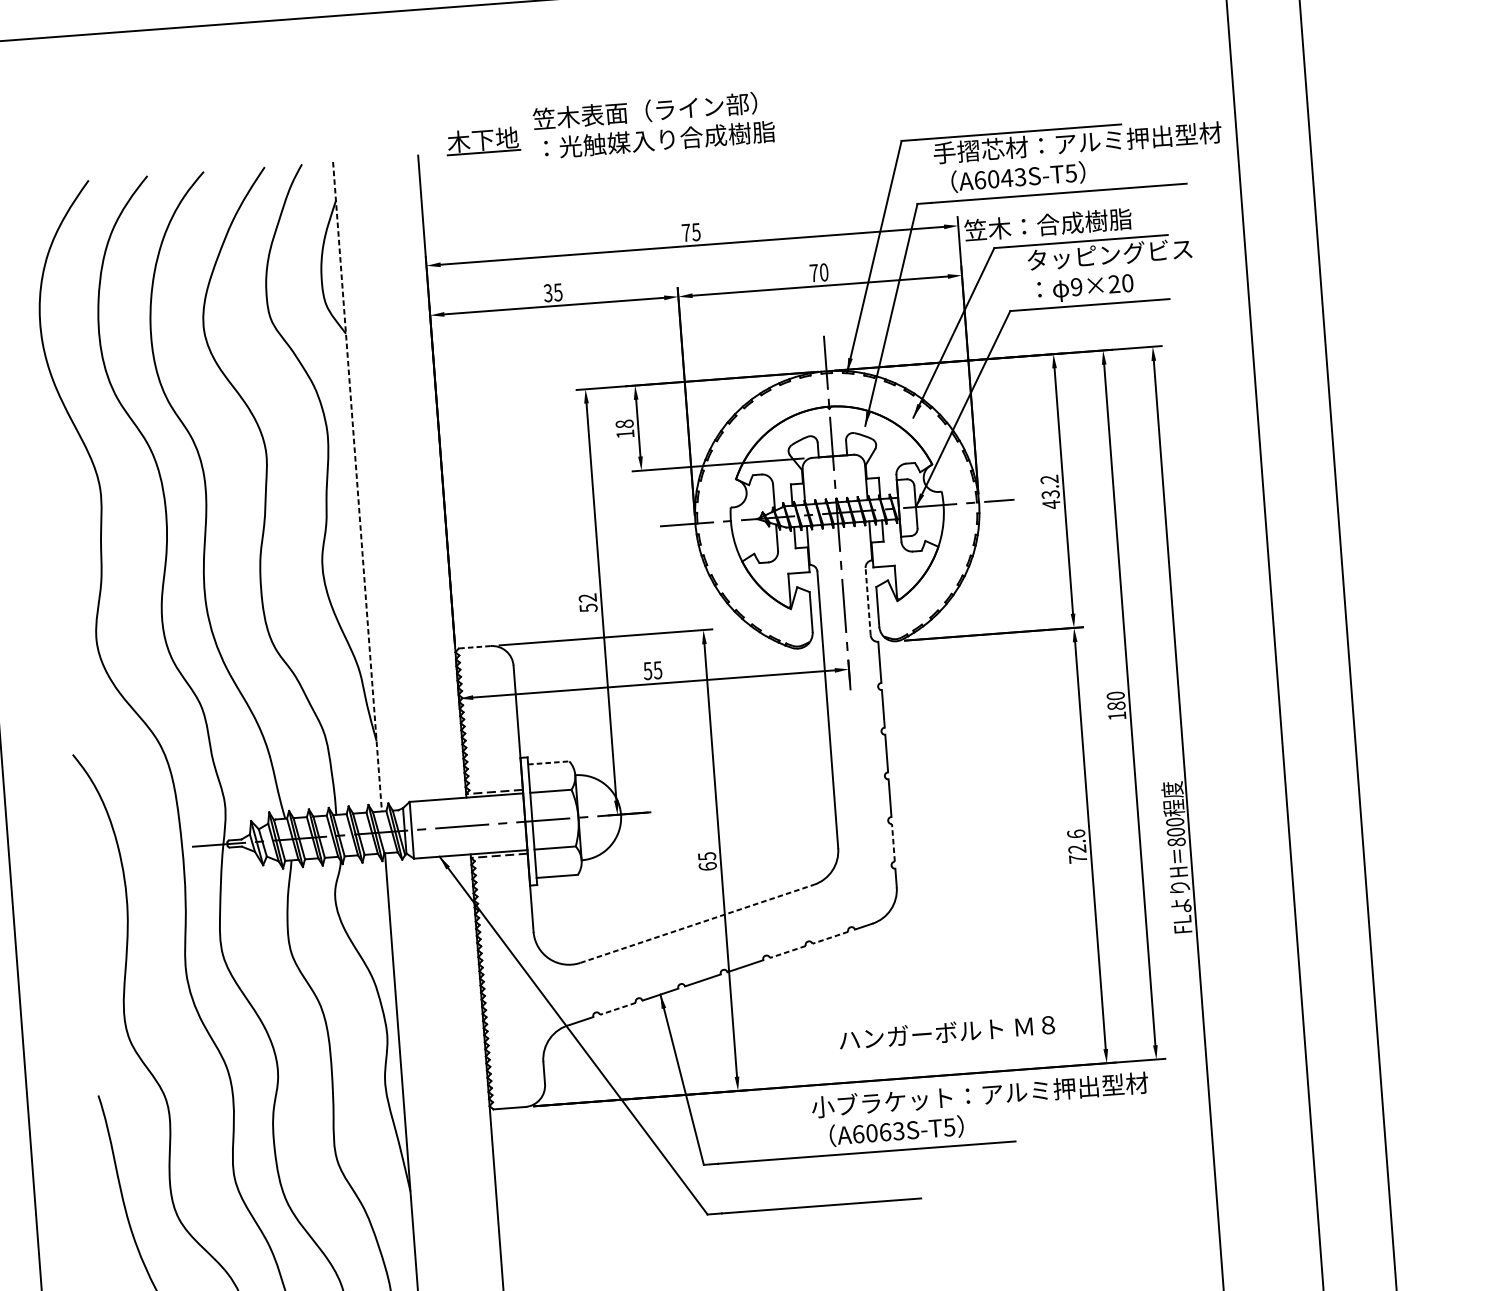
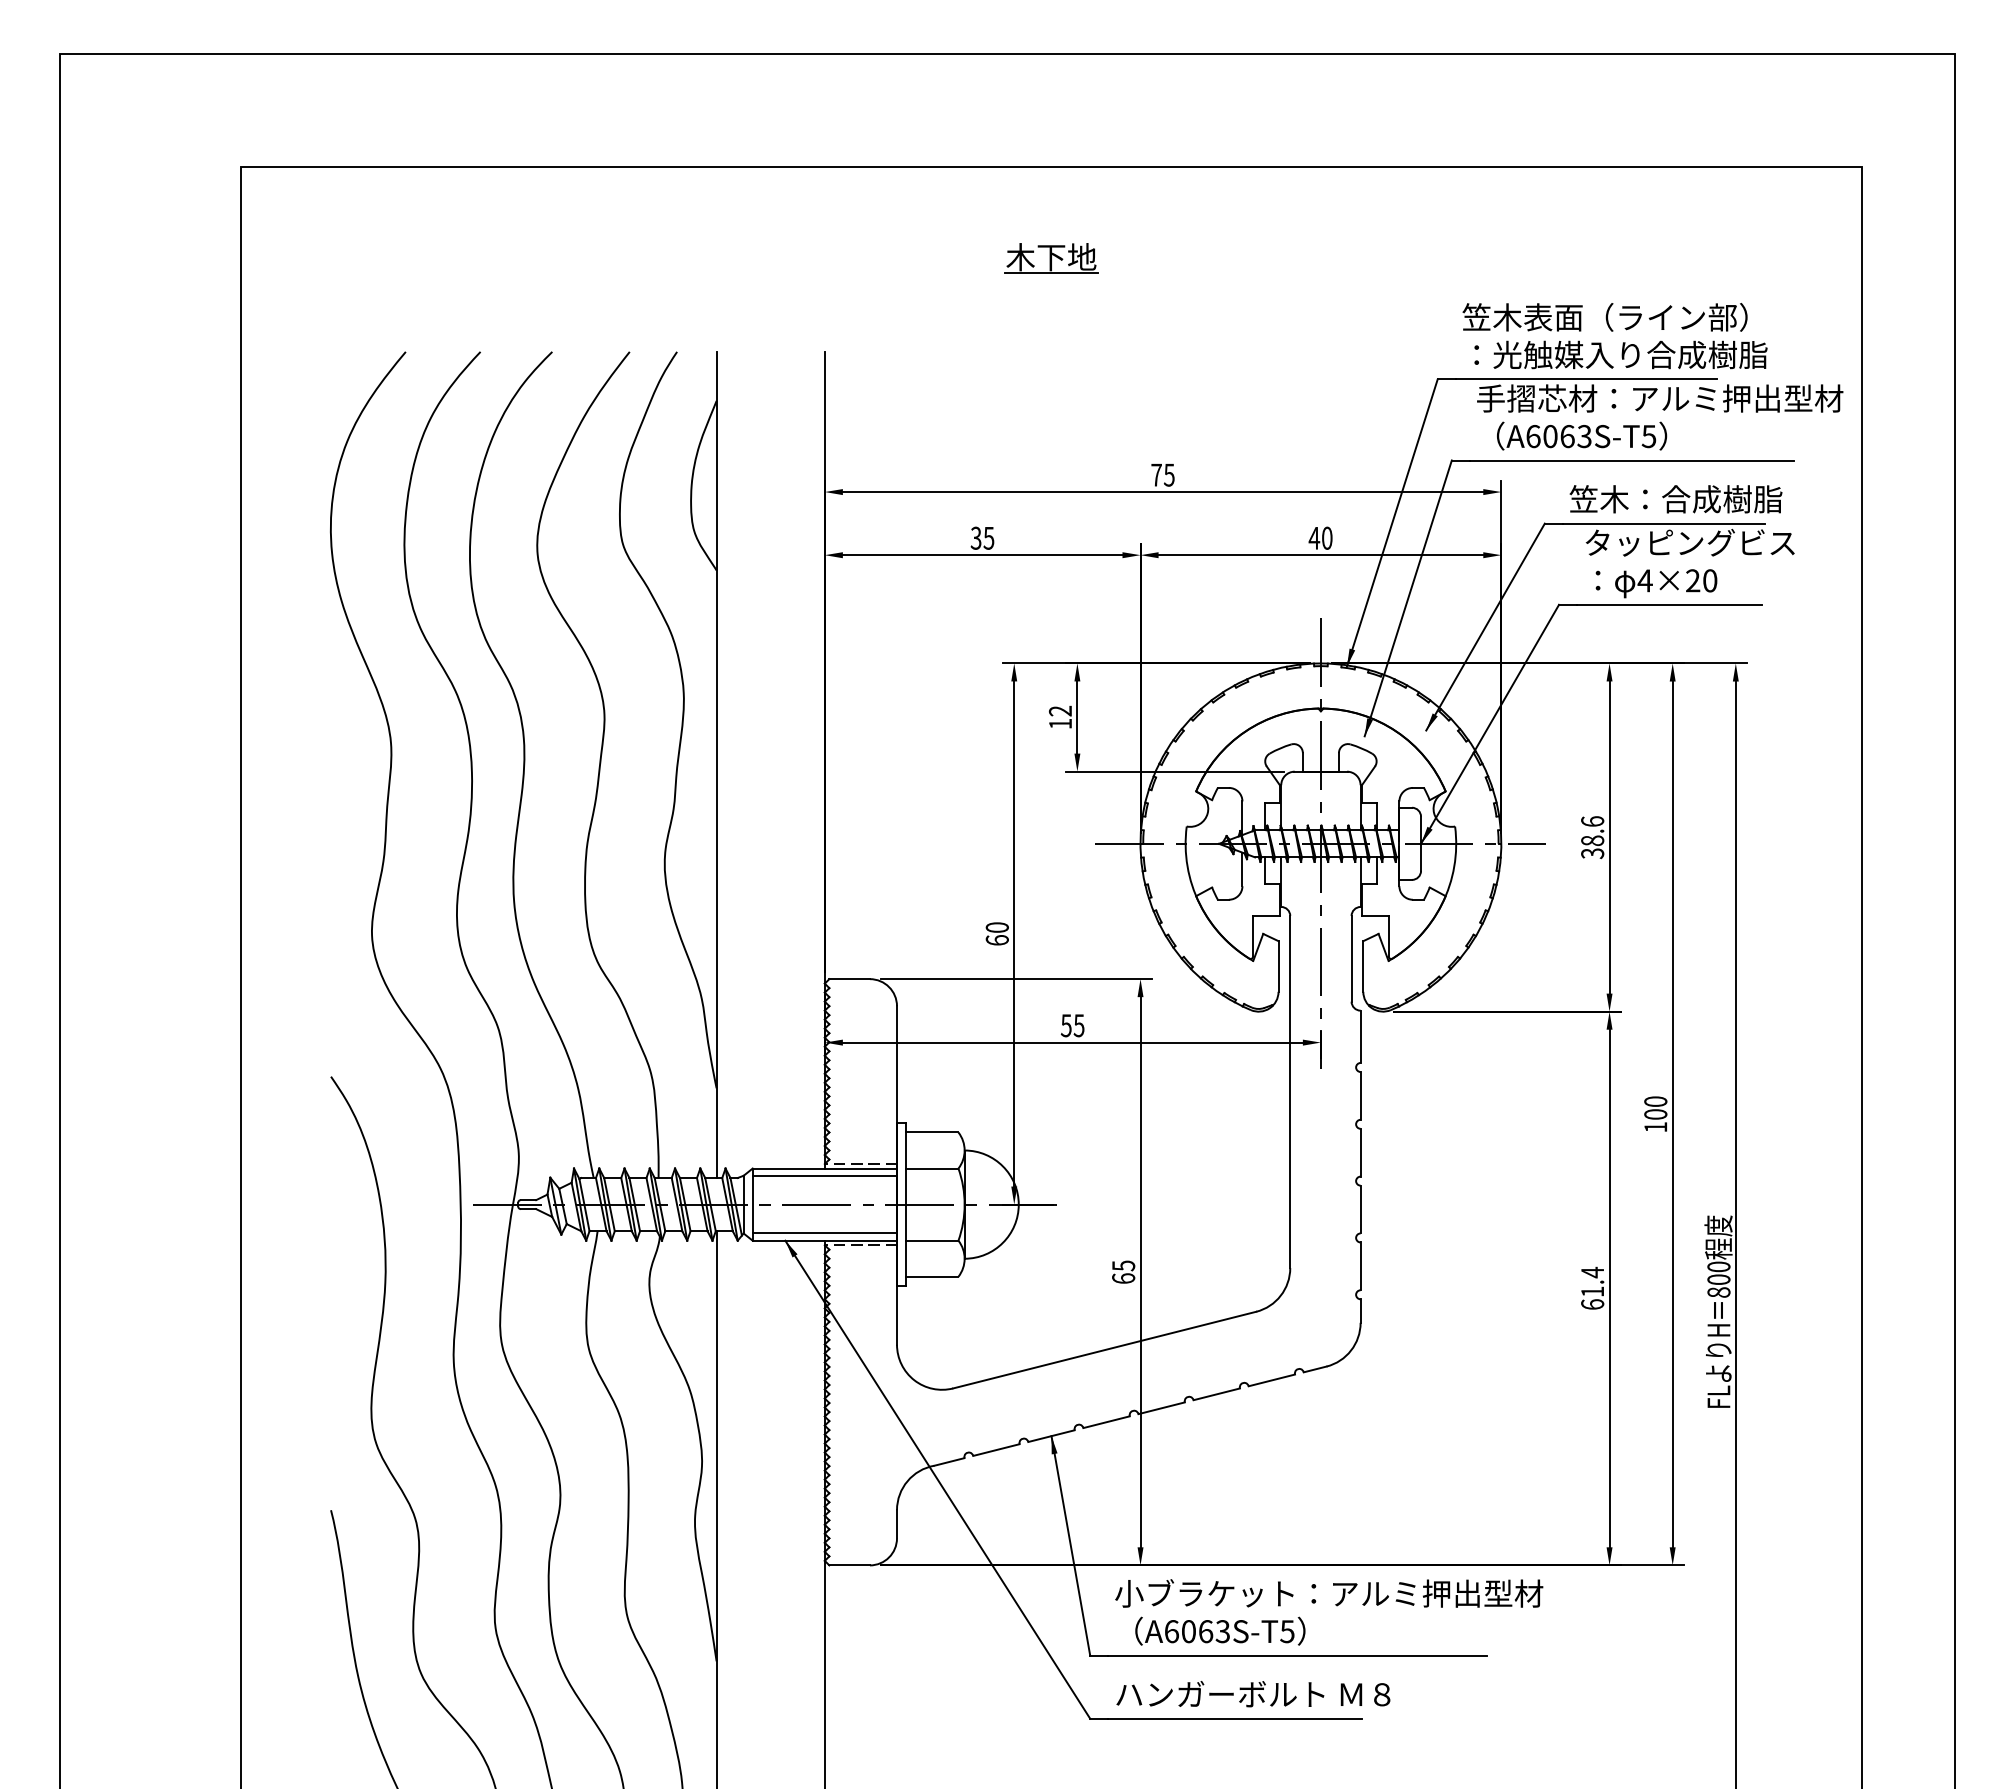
text: (653, 125) -> (1614, 336), moved
part: (483, 140) -> (1051, 258), moved
text: (1007, 178) -> (1567, 436), A6043S-T5 -> A6063S-T5
text: (1047, 224) -> (1675, 499), moved
text: (814, 273) -> (1314, 538), 70 -> 40
text: (1076, 286) -> (1644, 580), 9×20 -> 4×20
text: (624, 423) -> (1060, 710), 18 -> 12
line: (357, 487) -> (716, 765), dashed -> solid
text: (1050, 492) -> (1592, 837), 43.2 -> 38.6
line: (868, 601) -> (1351, 958), dashed -> solid
text: (587, 602) -> (996, 933), 52 -> 60
line: (474, 647) -> (849, 979), dashed -> solid
text: (1116, 706) -> (1655, 1114), 180 -> 100
line: (548, 762) -> (932, 1132), dashed -> solid
line: (466, 803) -> (824, 1175), added
line: (893, 843) -> (1360, 1266), dashed -> solid
text: (1076, 845) -> (1592, 1287), 72.6 -> 61.4
line: (470, 848) -> (824, 1233), added
line: (697, 924) -> (1105, 1350), dashed -> solid
line: (830, 937) -> (1271, 1380), dashed -> solid
line: (787, 952) -> (1216, 1394), dashed -> solid
line: (618, 1009) -> (996, 1450), dashed -> solid
text: (947, 1032) -> (1253, 1694), moved
text: (981, 1109) -> (1329, 1612), moved

